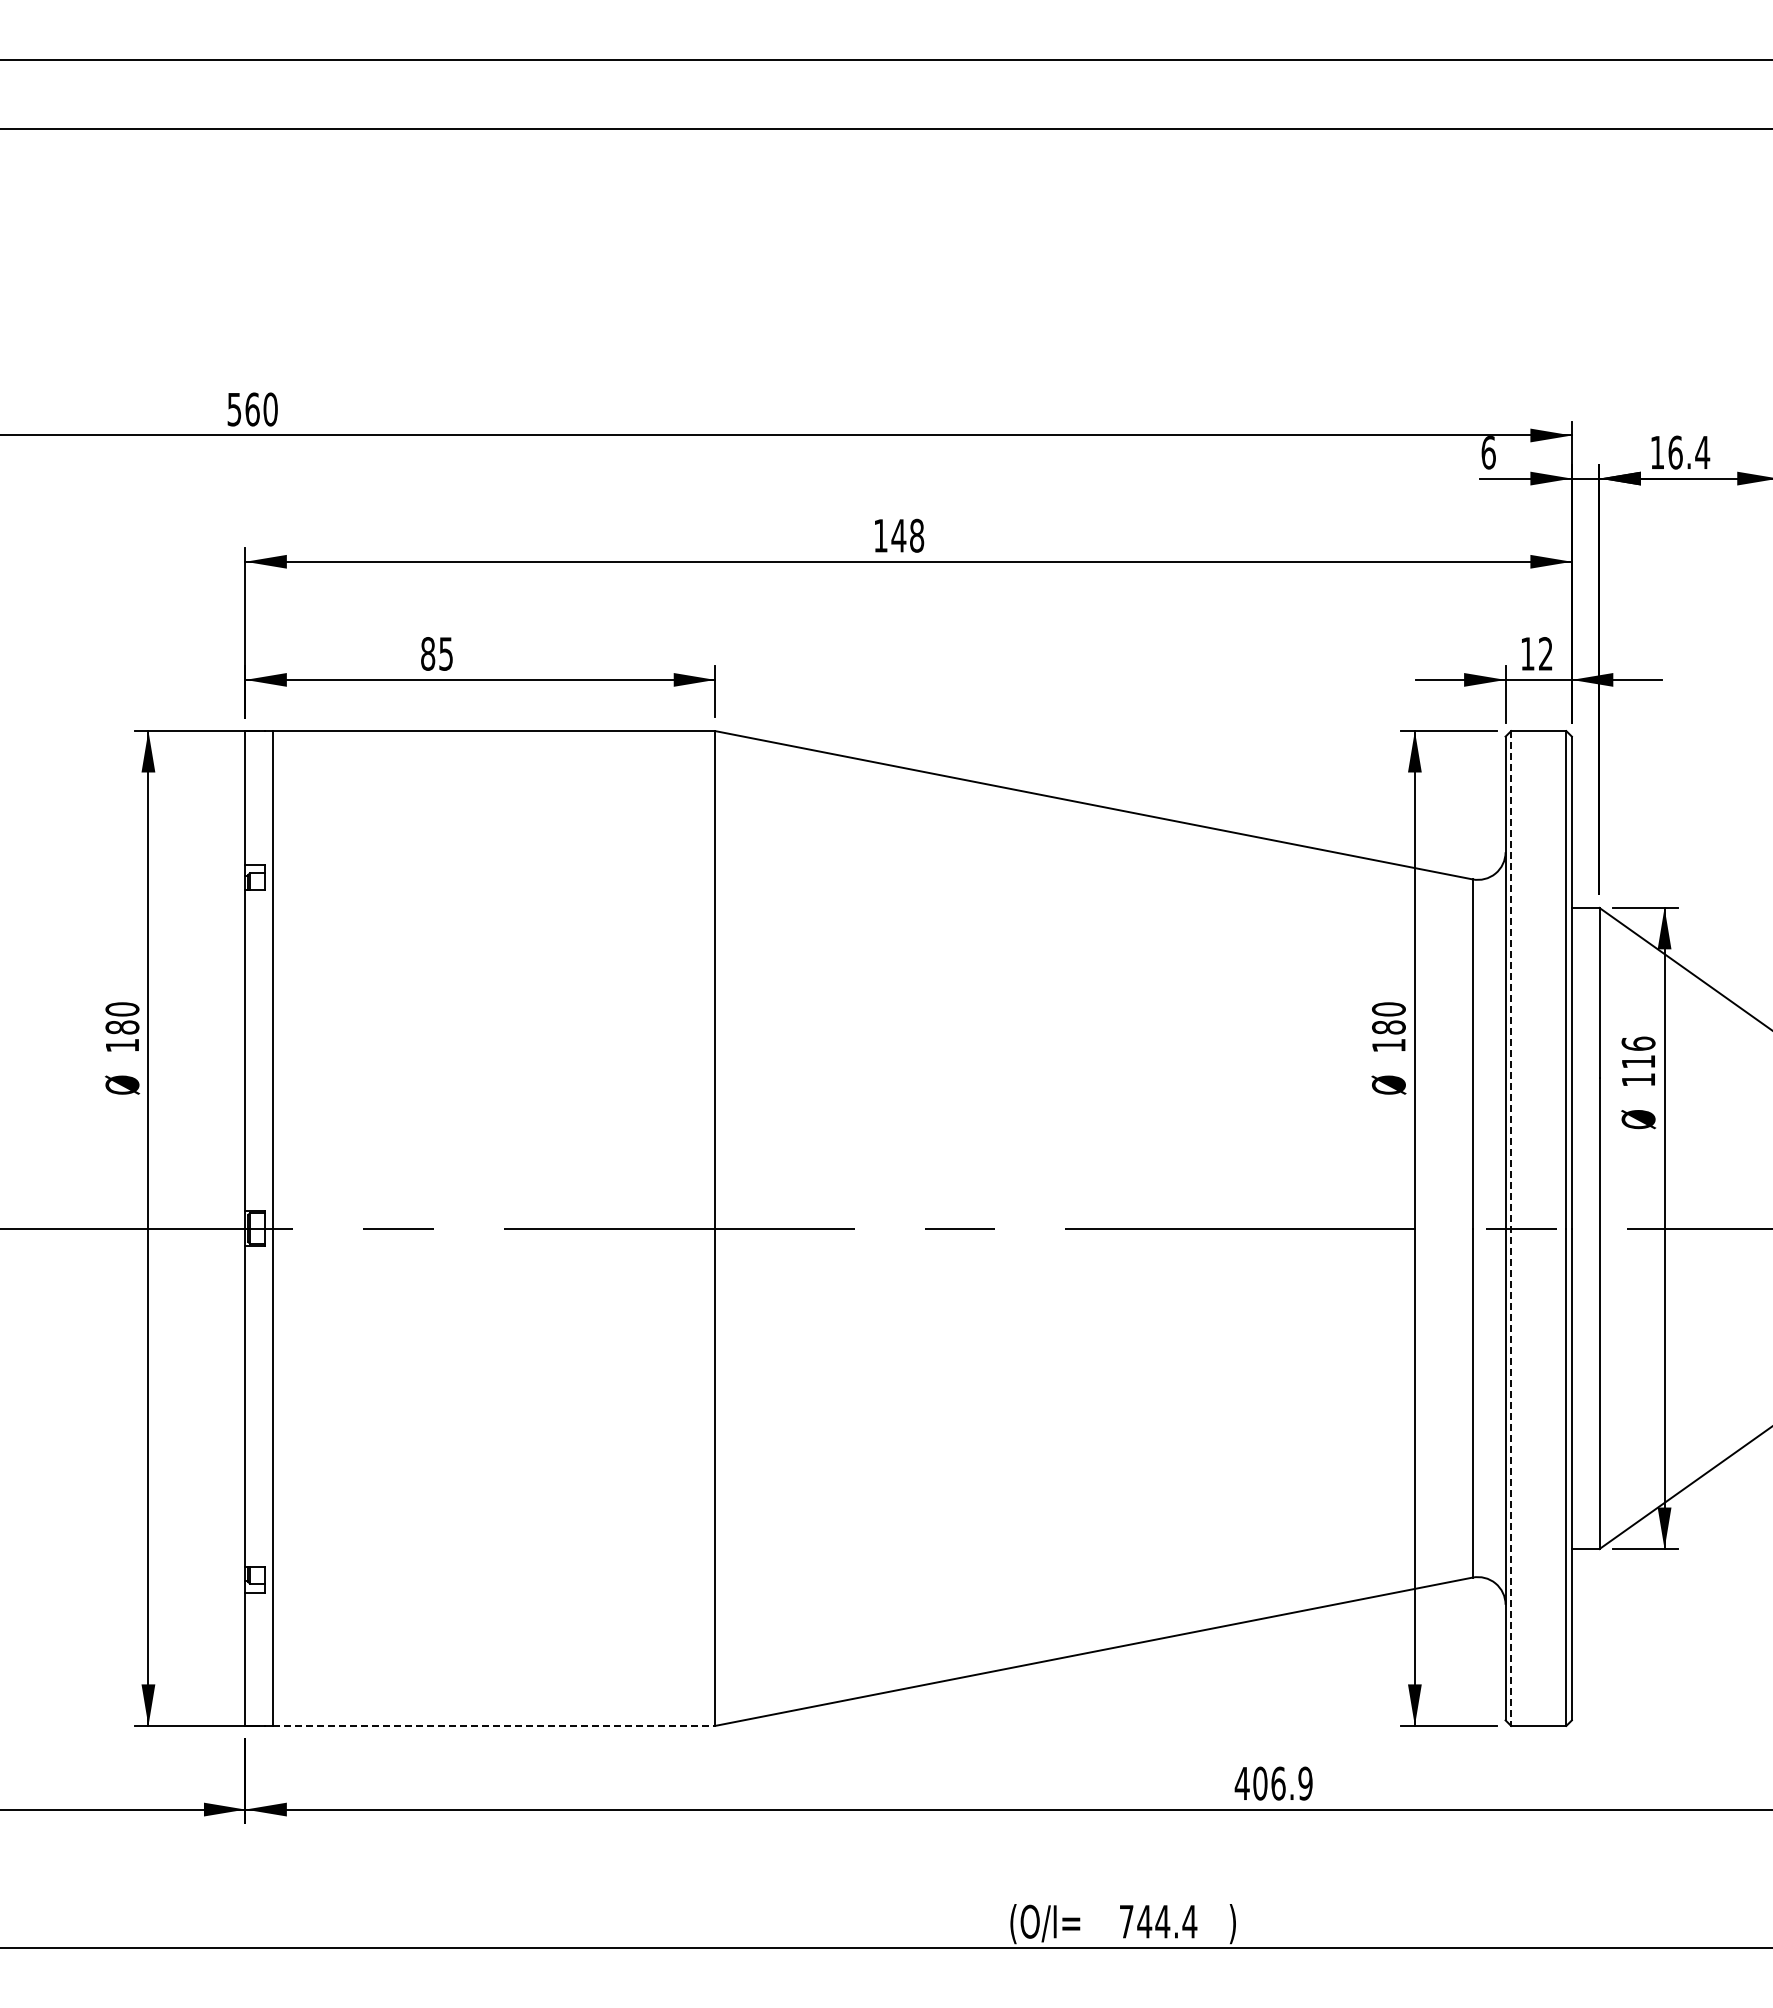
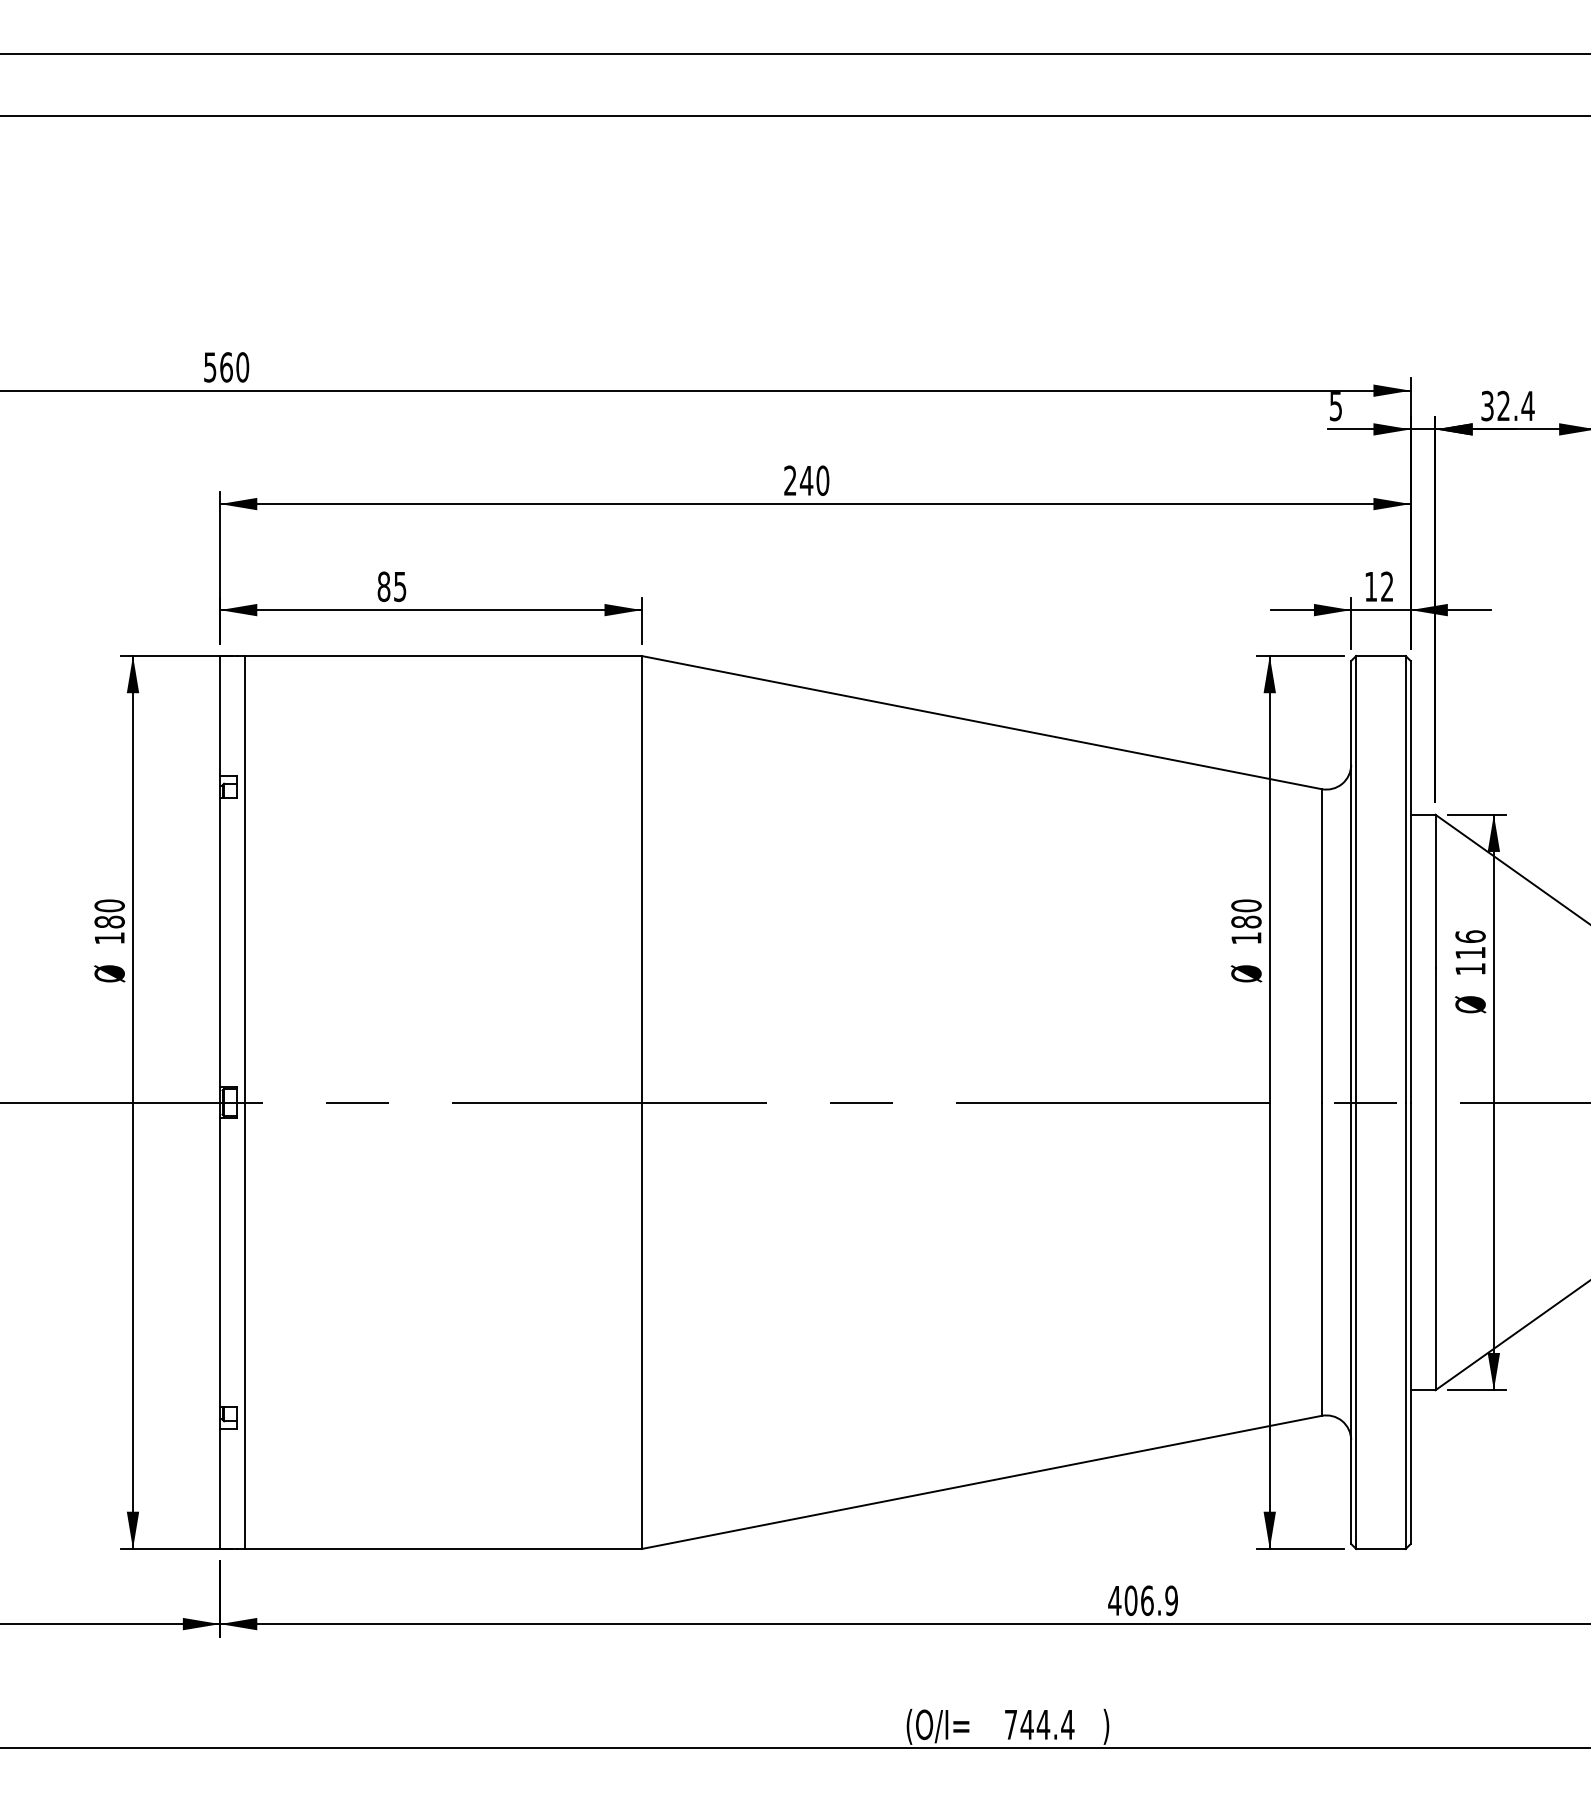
text: (1488, 452) -> (1335, 405), 6 -> 5
text: (1666, 452) -> (1495, 405), 16.4 -> 32.4
text: (899, 535) -> (807, 480), 148 -> 240
line: (1511, 1229) -> (1356, 1103), dashed -> solid
line: (494, 1725) -> (443, 1548), dashed -> solid

